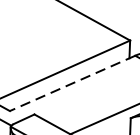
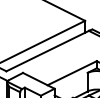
line: (72, 83) -> (47, 51), dashed -> solid

